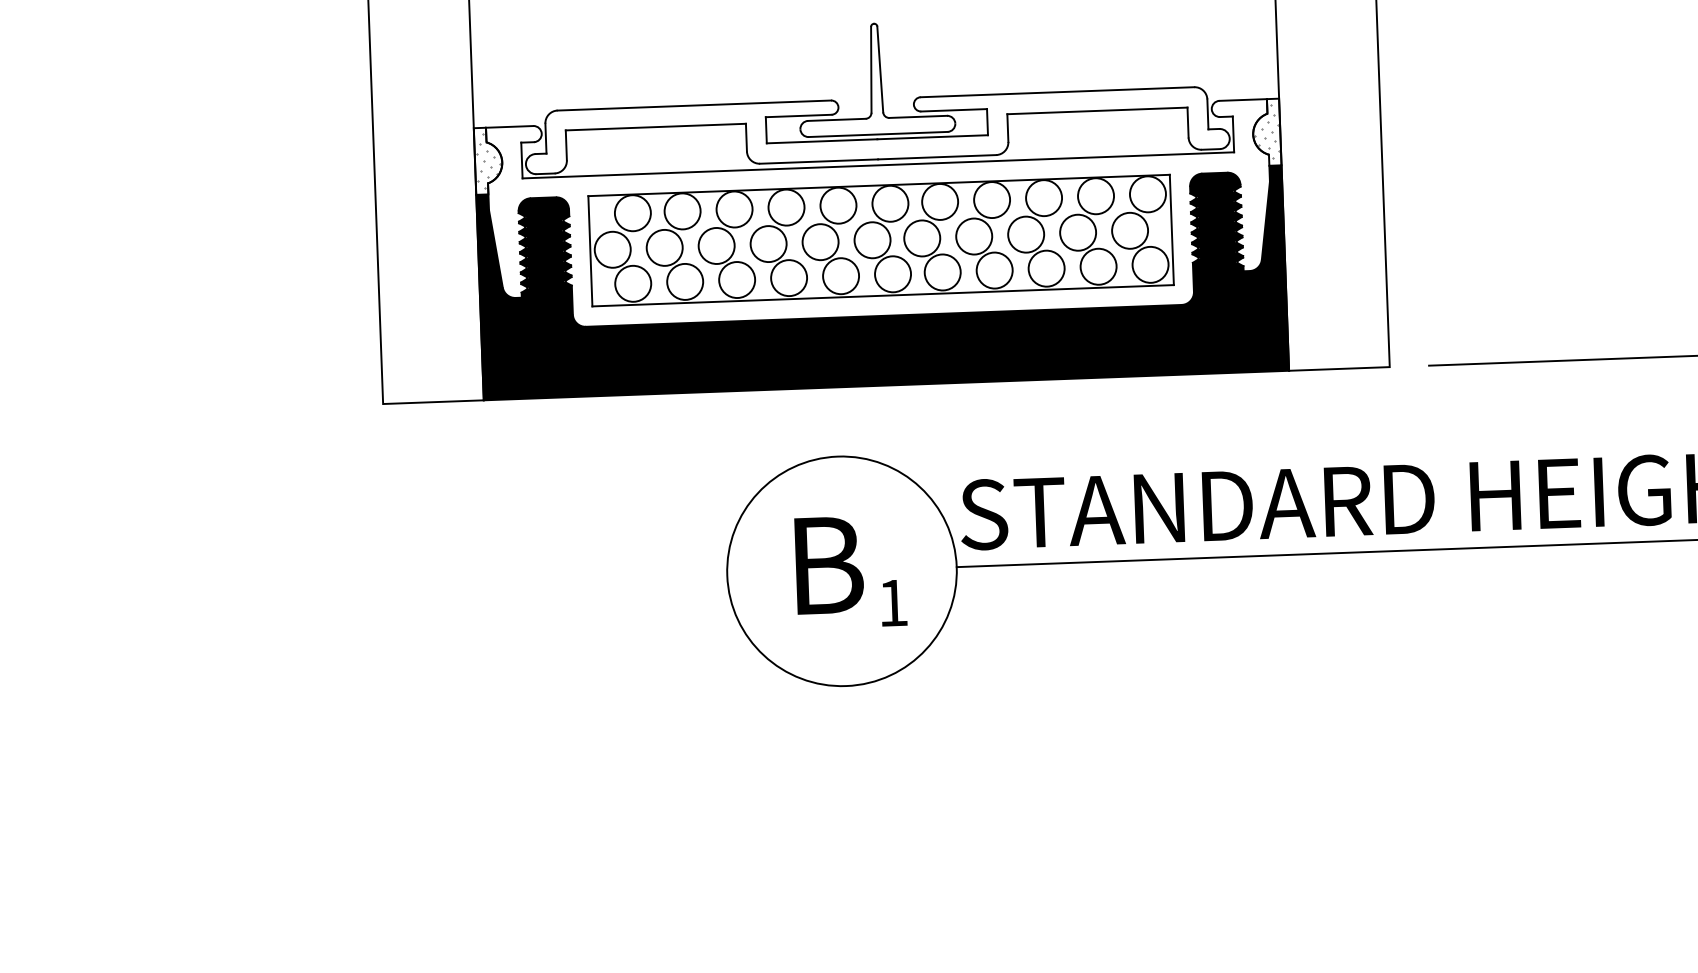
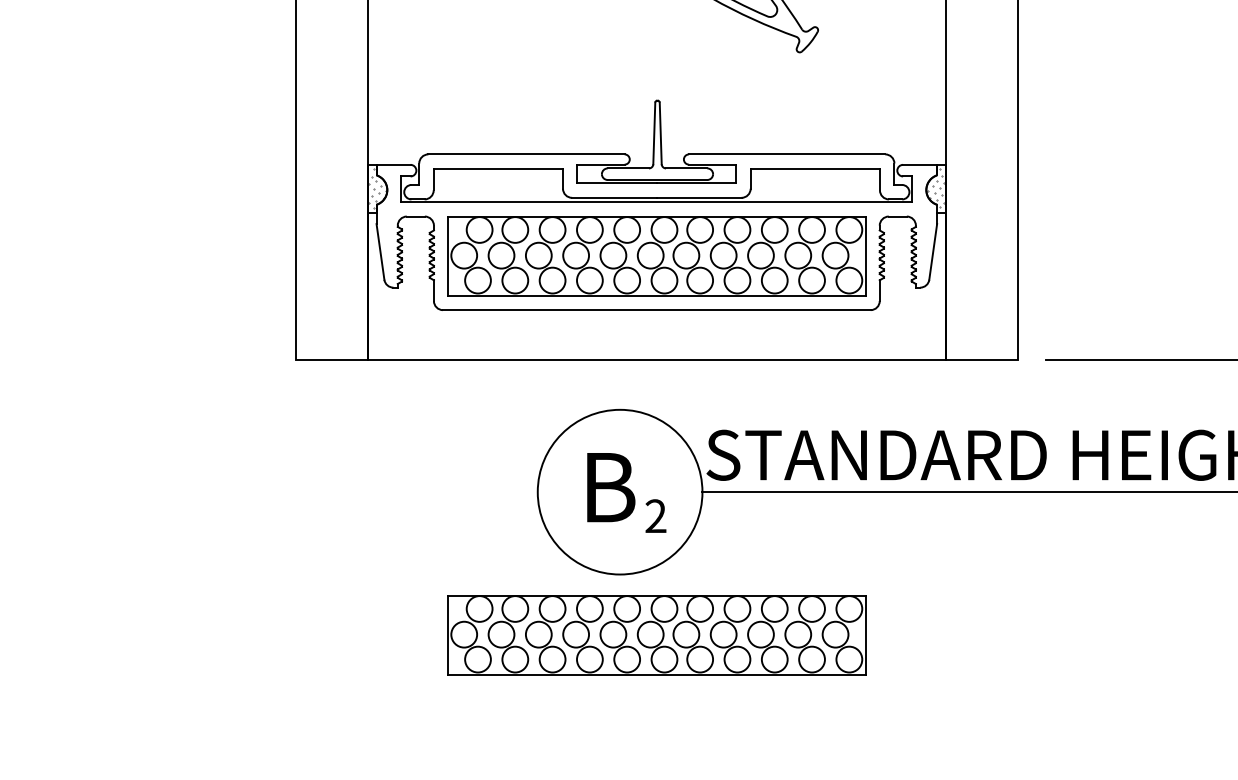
fill: (882, 282) -> (656, 286), removed
text: (892, 602) -> (655, 515), 1 -> 2
part: (900, 769) -> (656, 635), added

